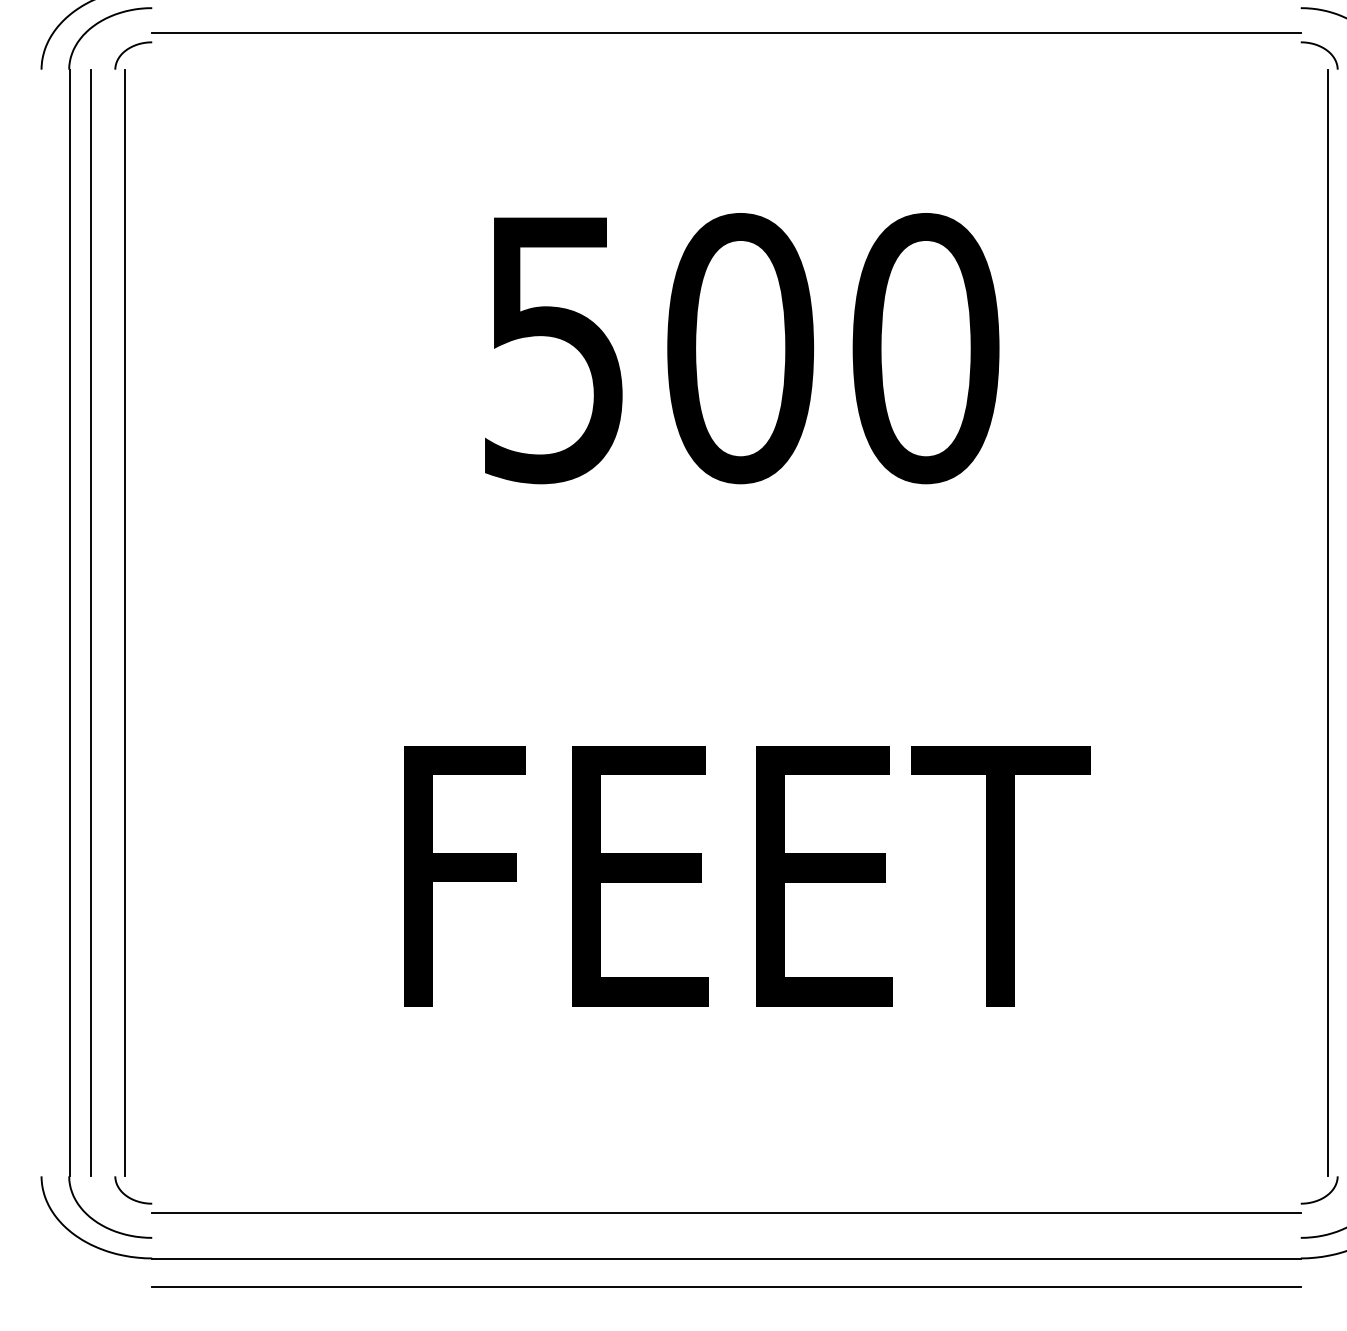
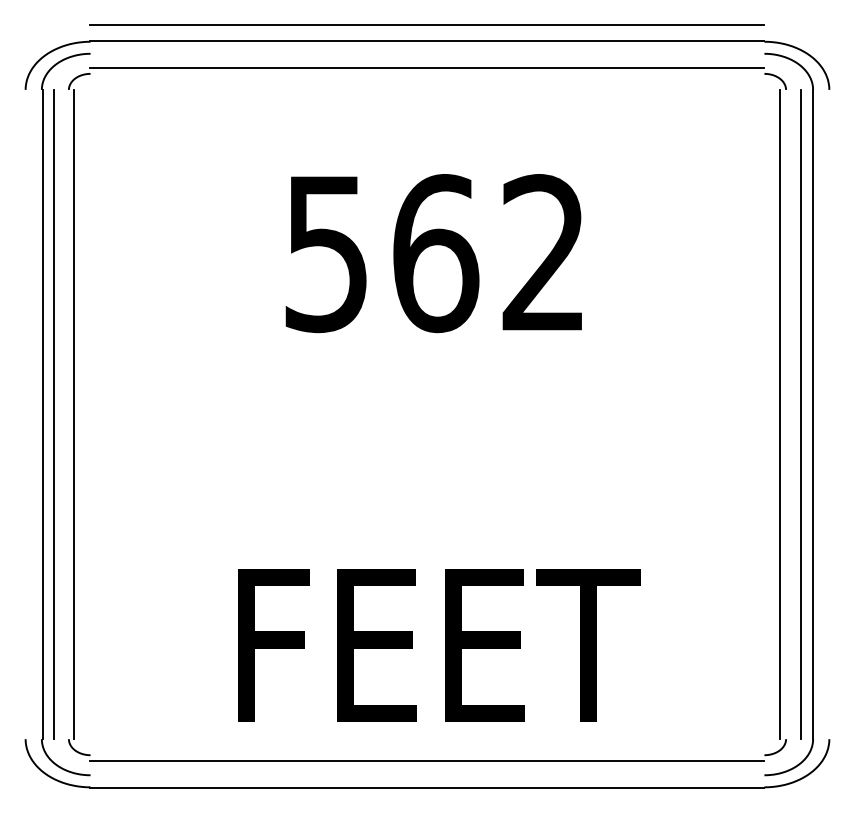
text: (832, 348) -> (489, 253), 500 -> 562
text: (746, 876) -> (439, 645), moved
line: (726, 1287) -> (427, 804), removed

